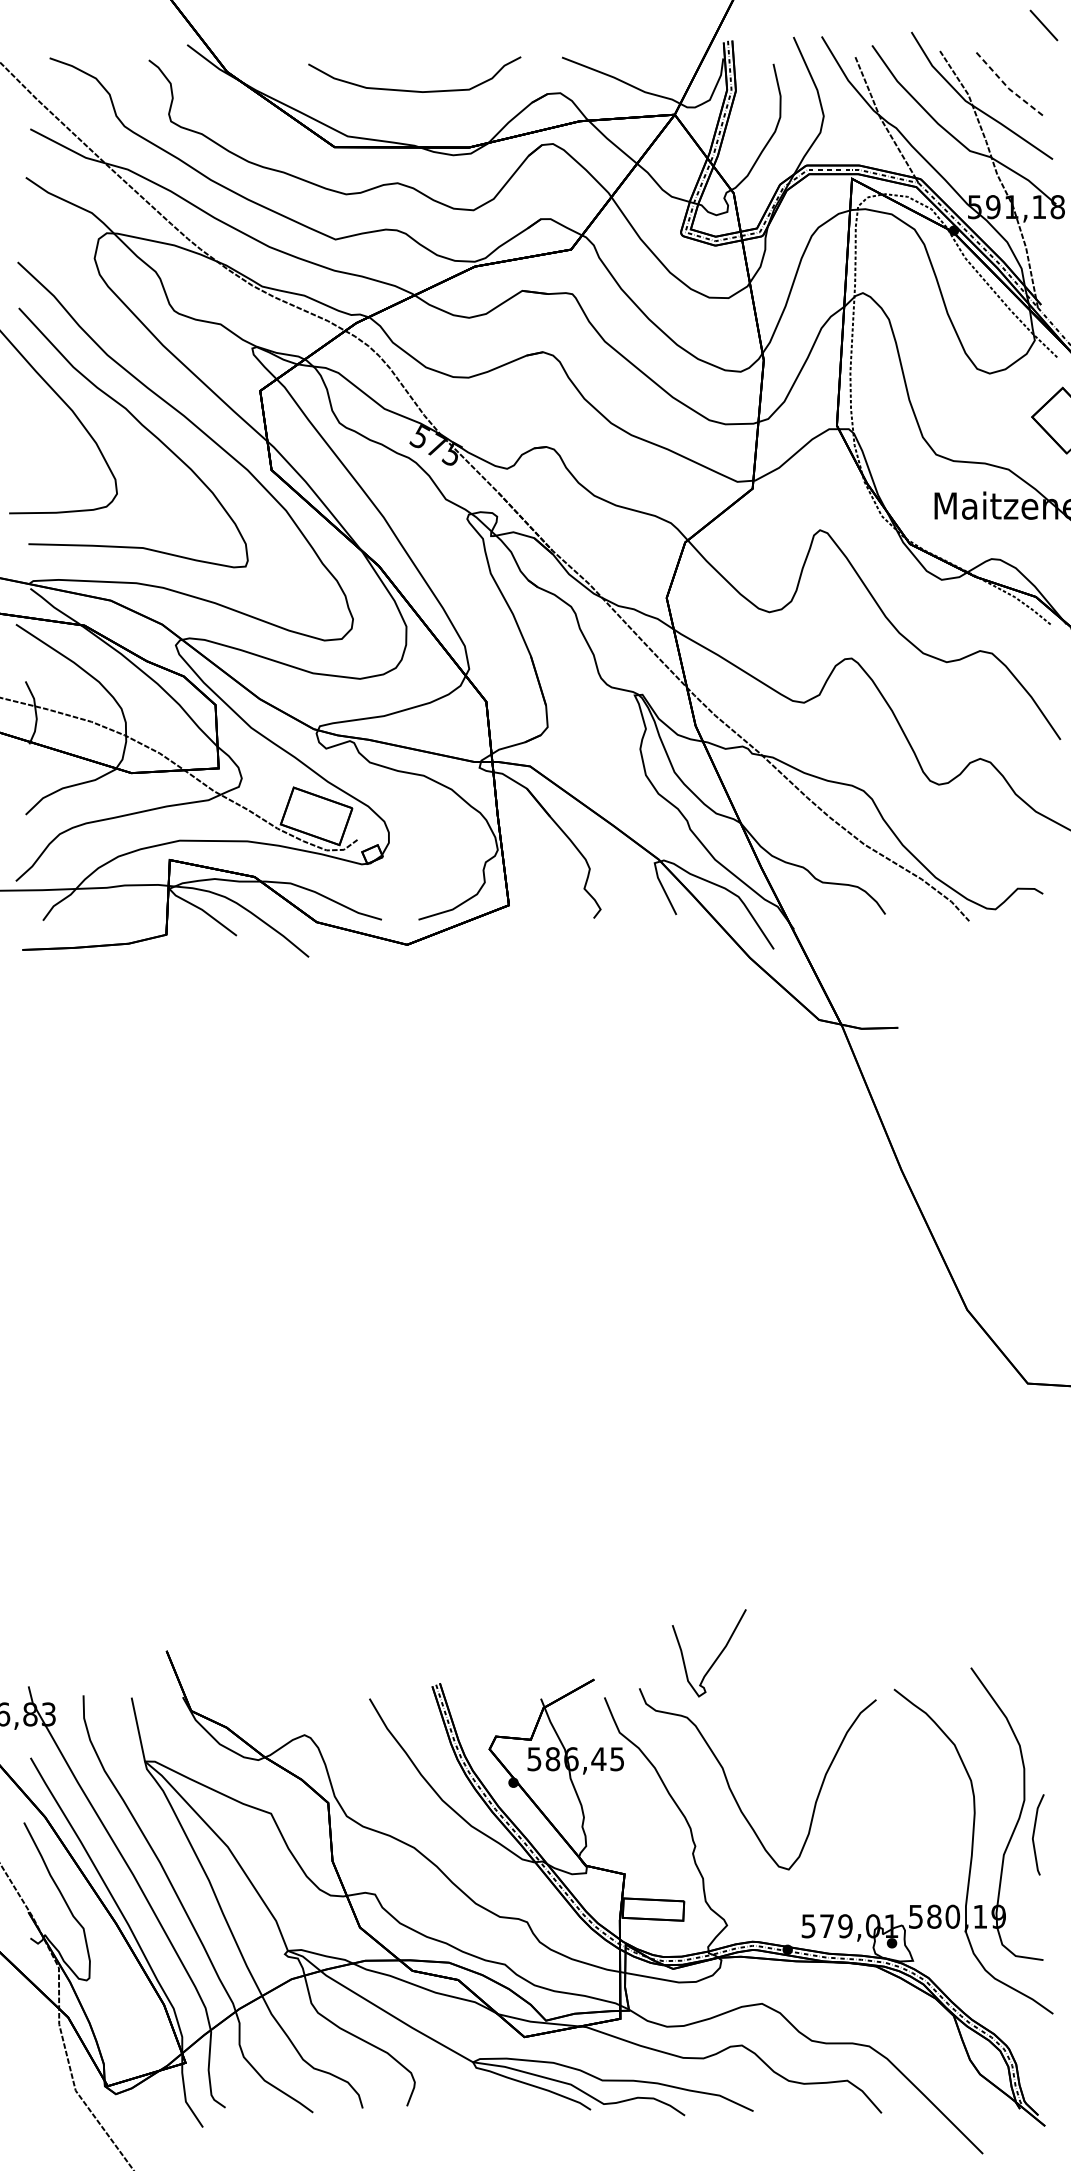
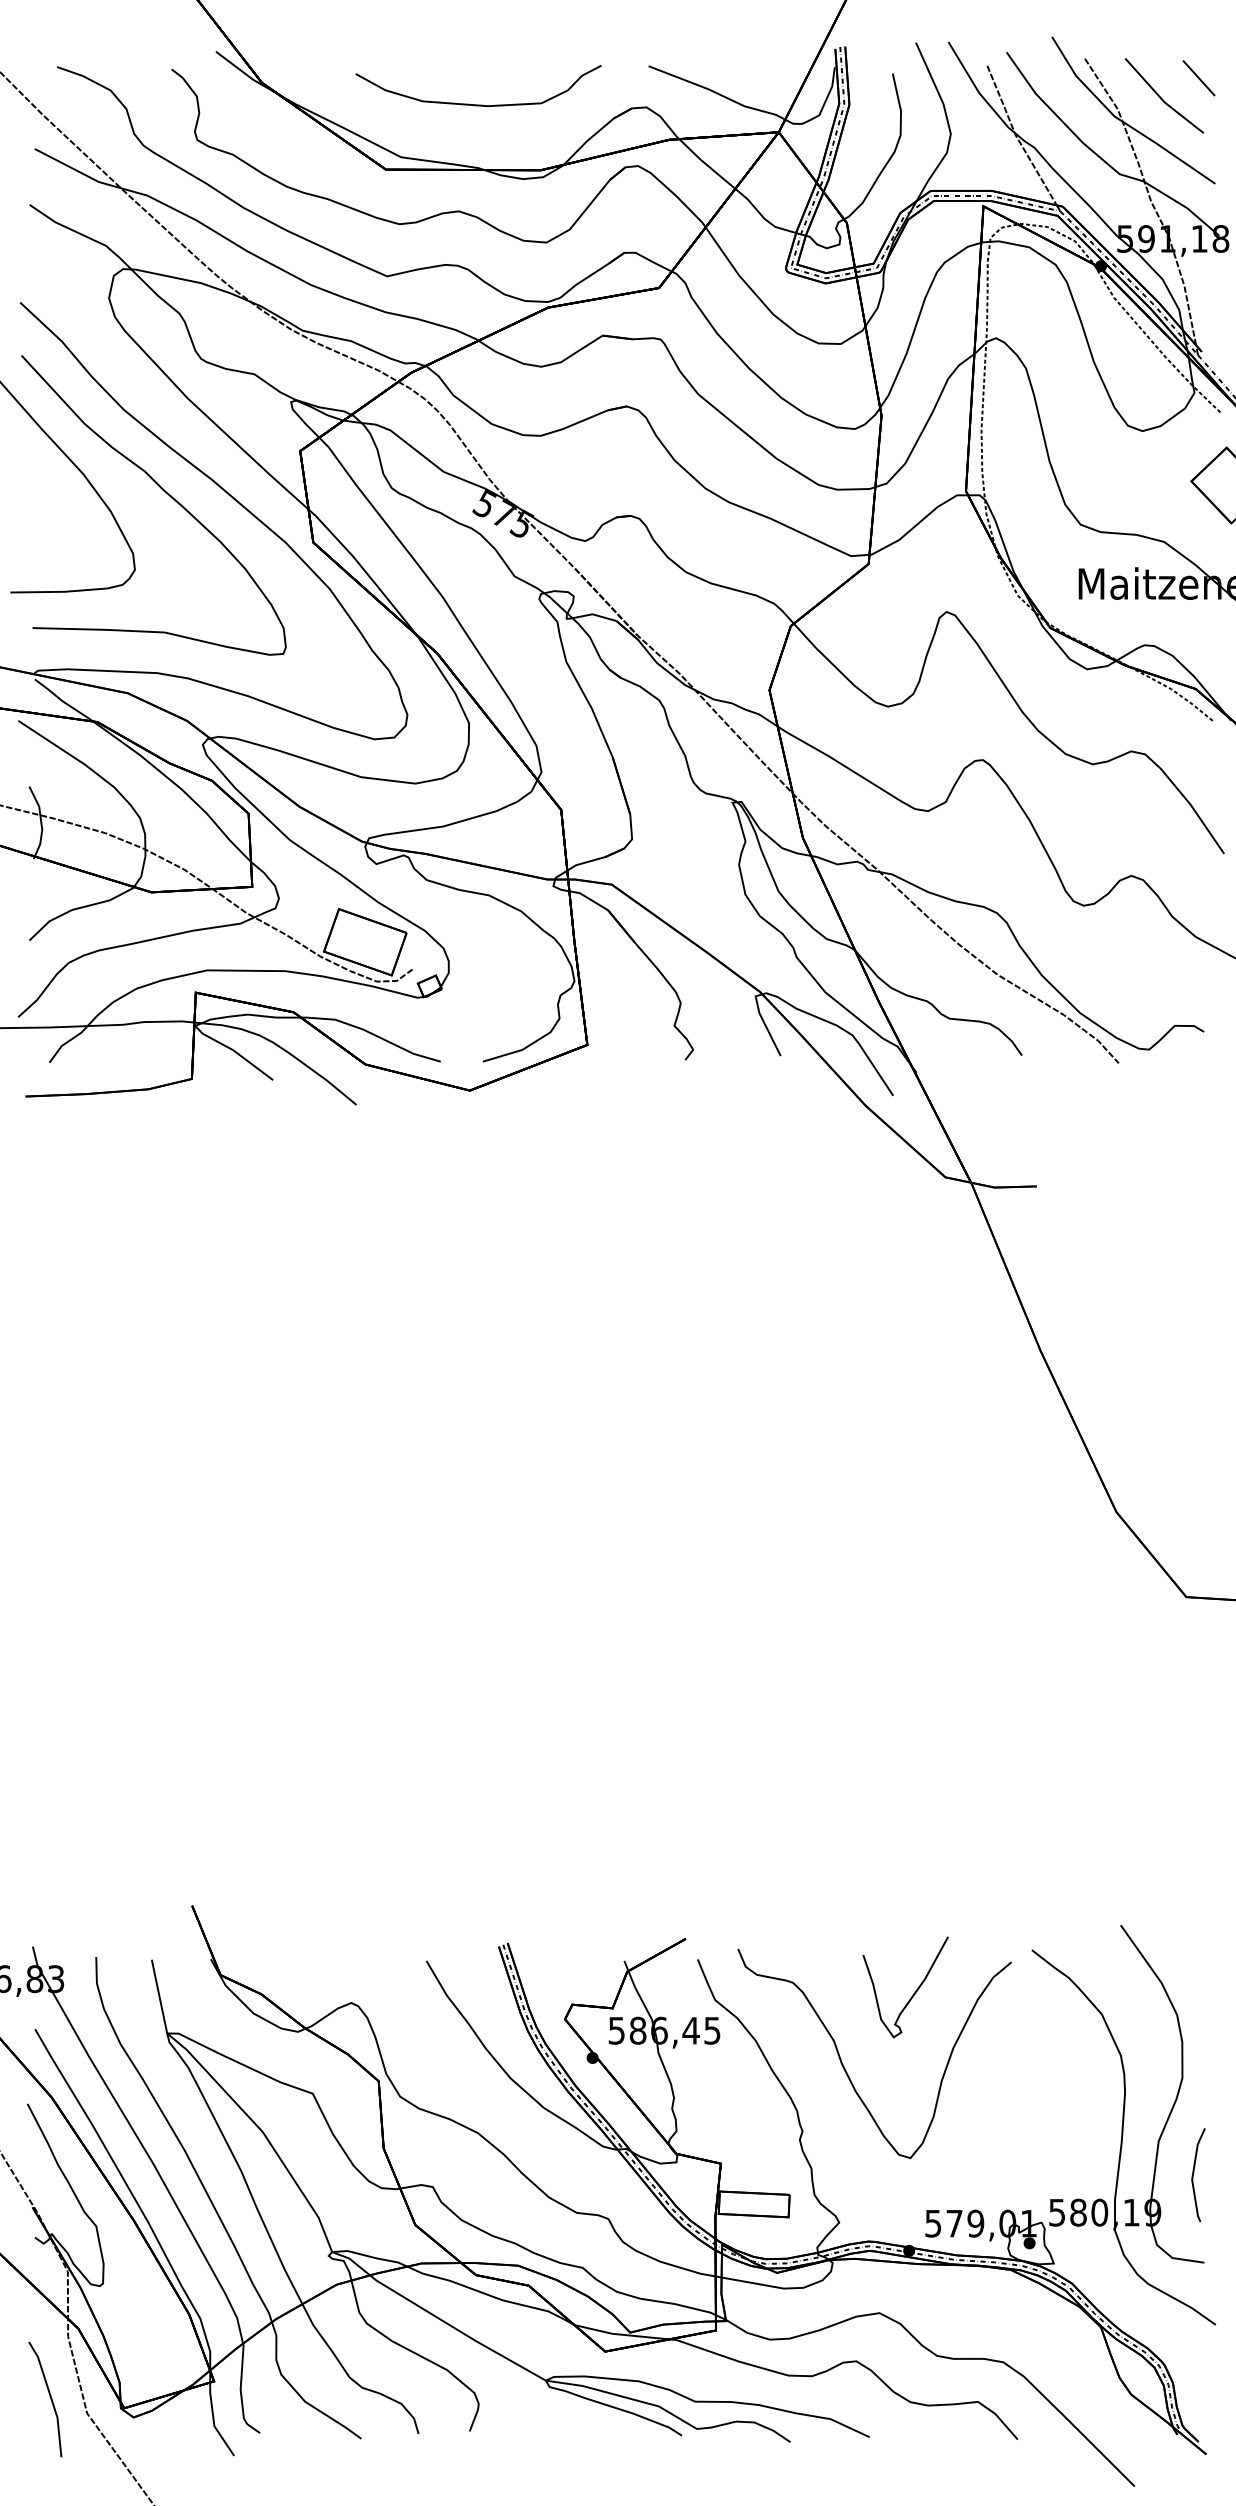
line: (1043, 25) -> (1198, 78), moved
line: (1006, 85) -> (1161, 98), dashed -> solid
curve: (716, 1658) -> (913, 1993), moved
line: (1034, 1832) -> (1194, 2172), moved
line: (43, 2075) -> (49, 2396), added

